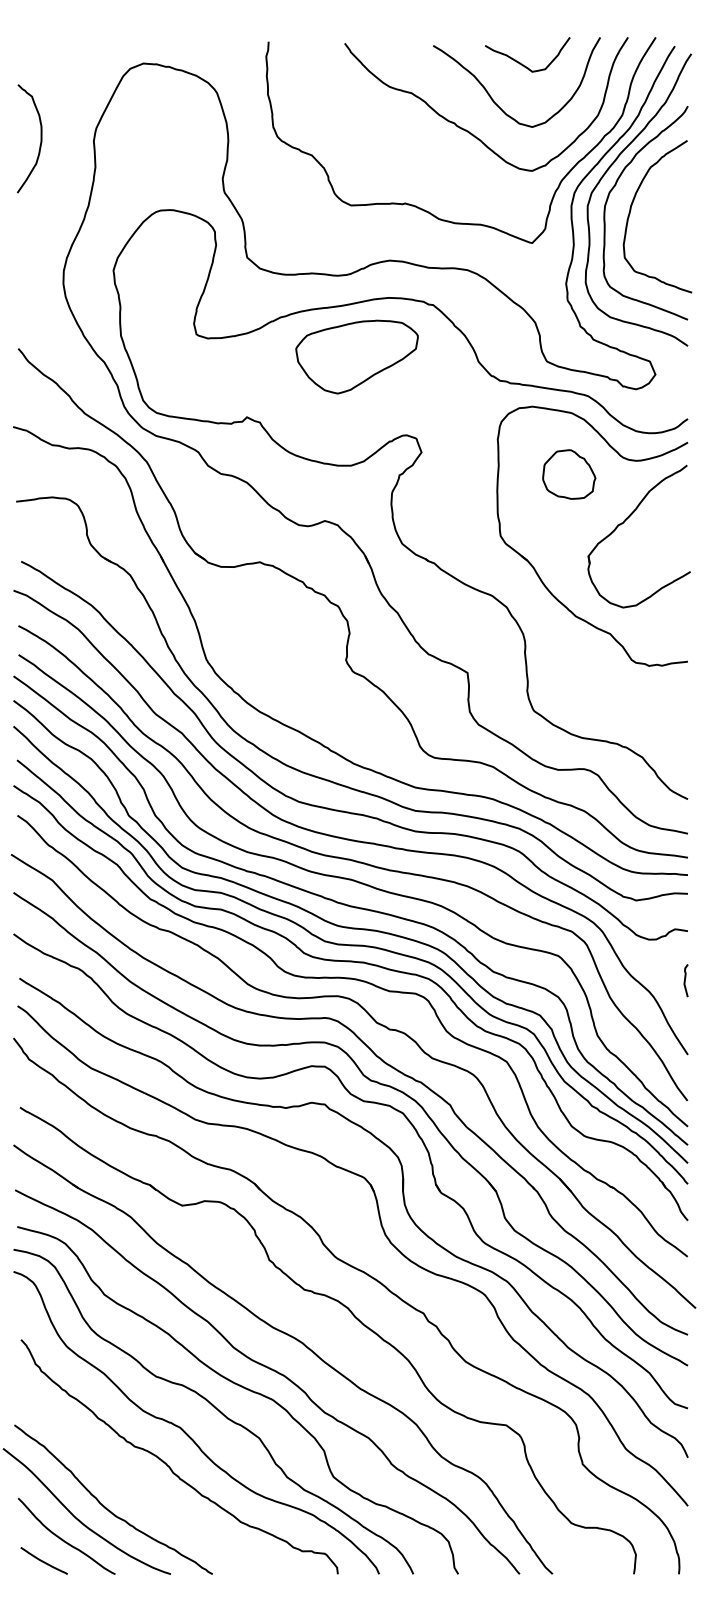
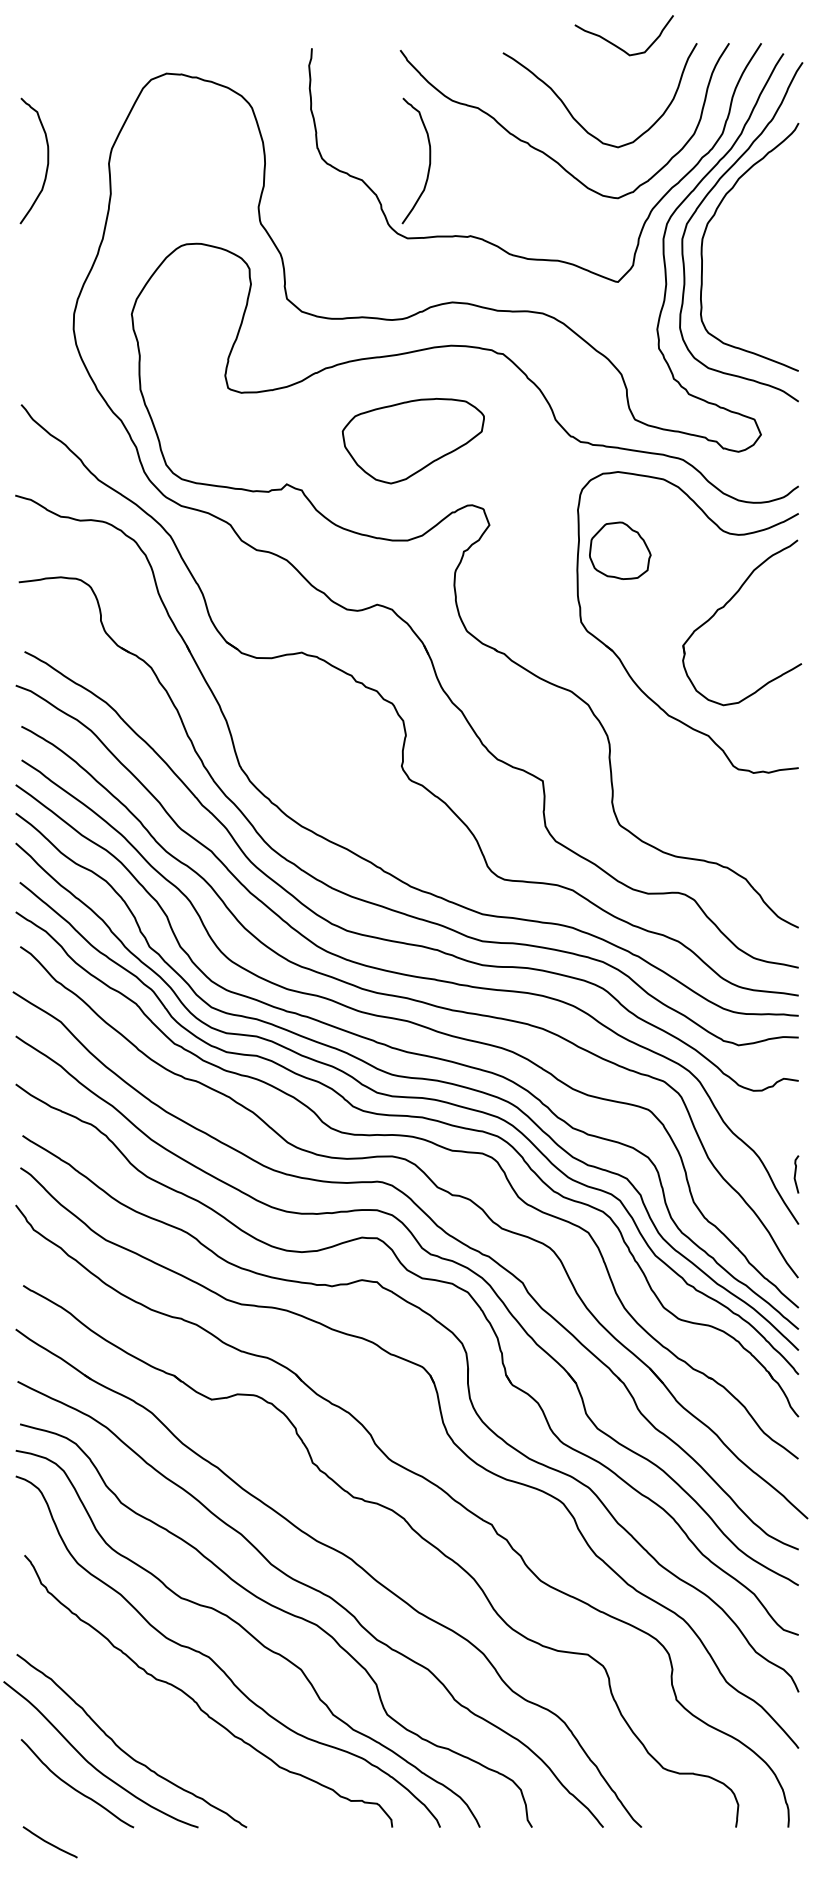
curve: (522, 63) -> (618, 45), moved
curve: (369, 138) -> (428, 160), added
curve: (631, 210) -> (733, 244), removed
part: (356, 356) -> (412, 440), moved
part: (569, 474) -> (620, 550), moved
curve: (685, 980) -> (795, 1174), moved
curve: (43, 1560) -> (49, 1841), moved

